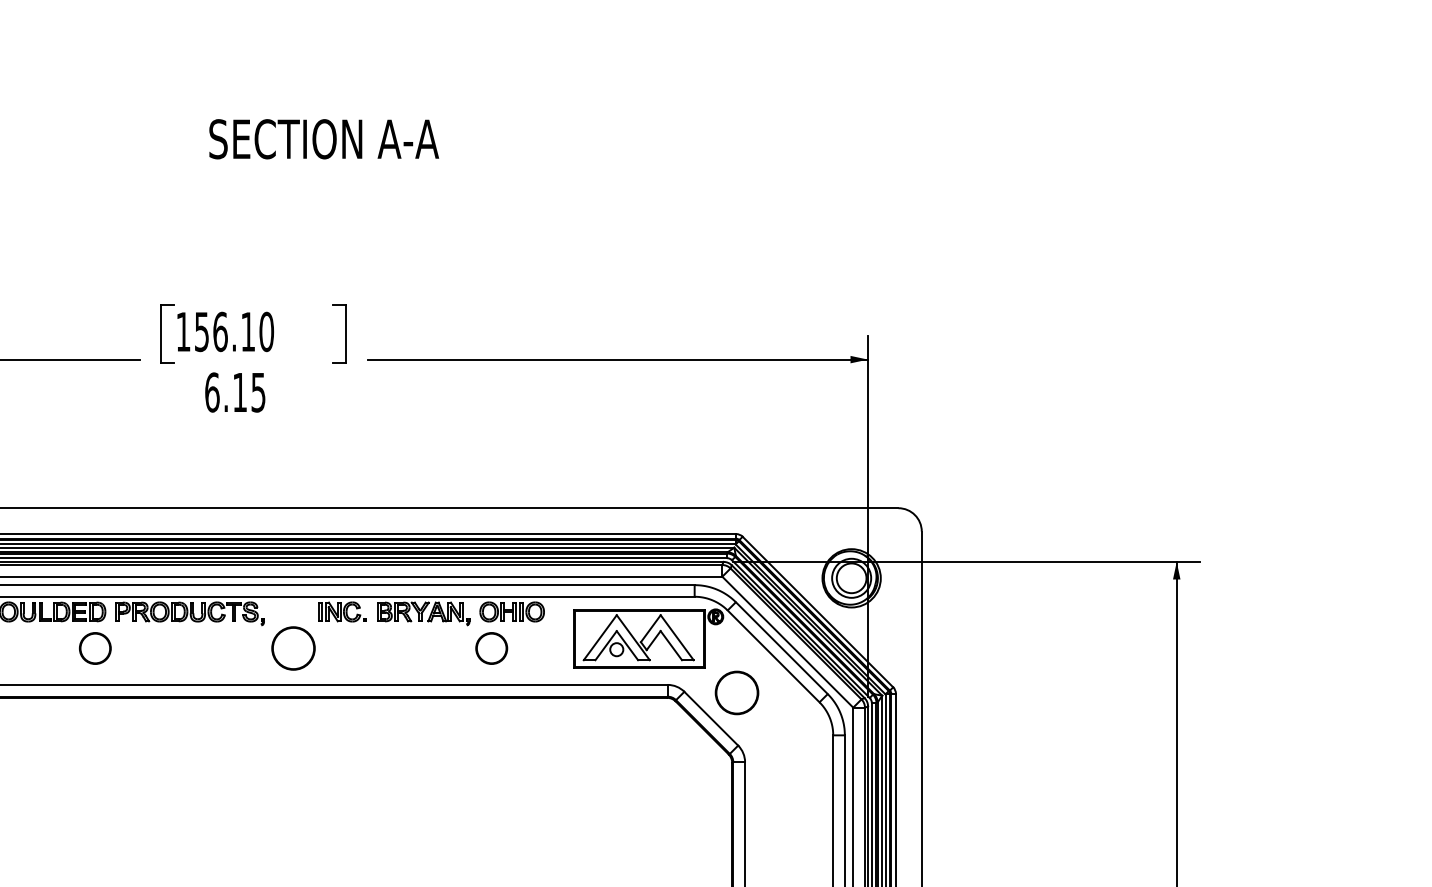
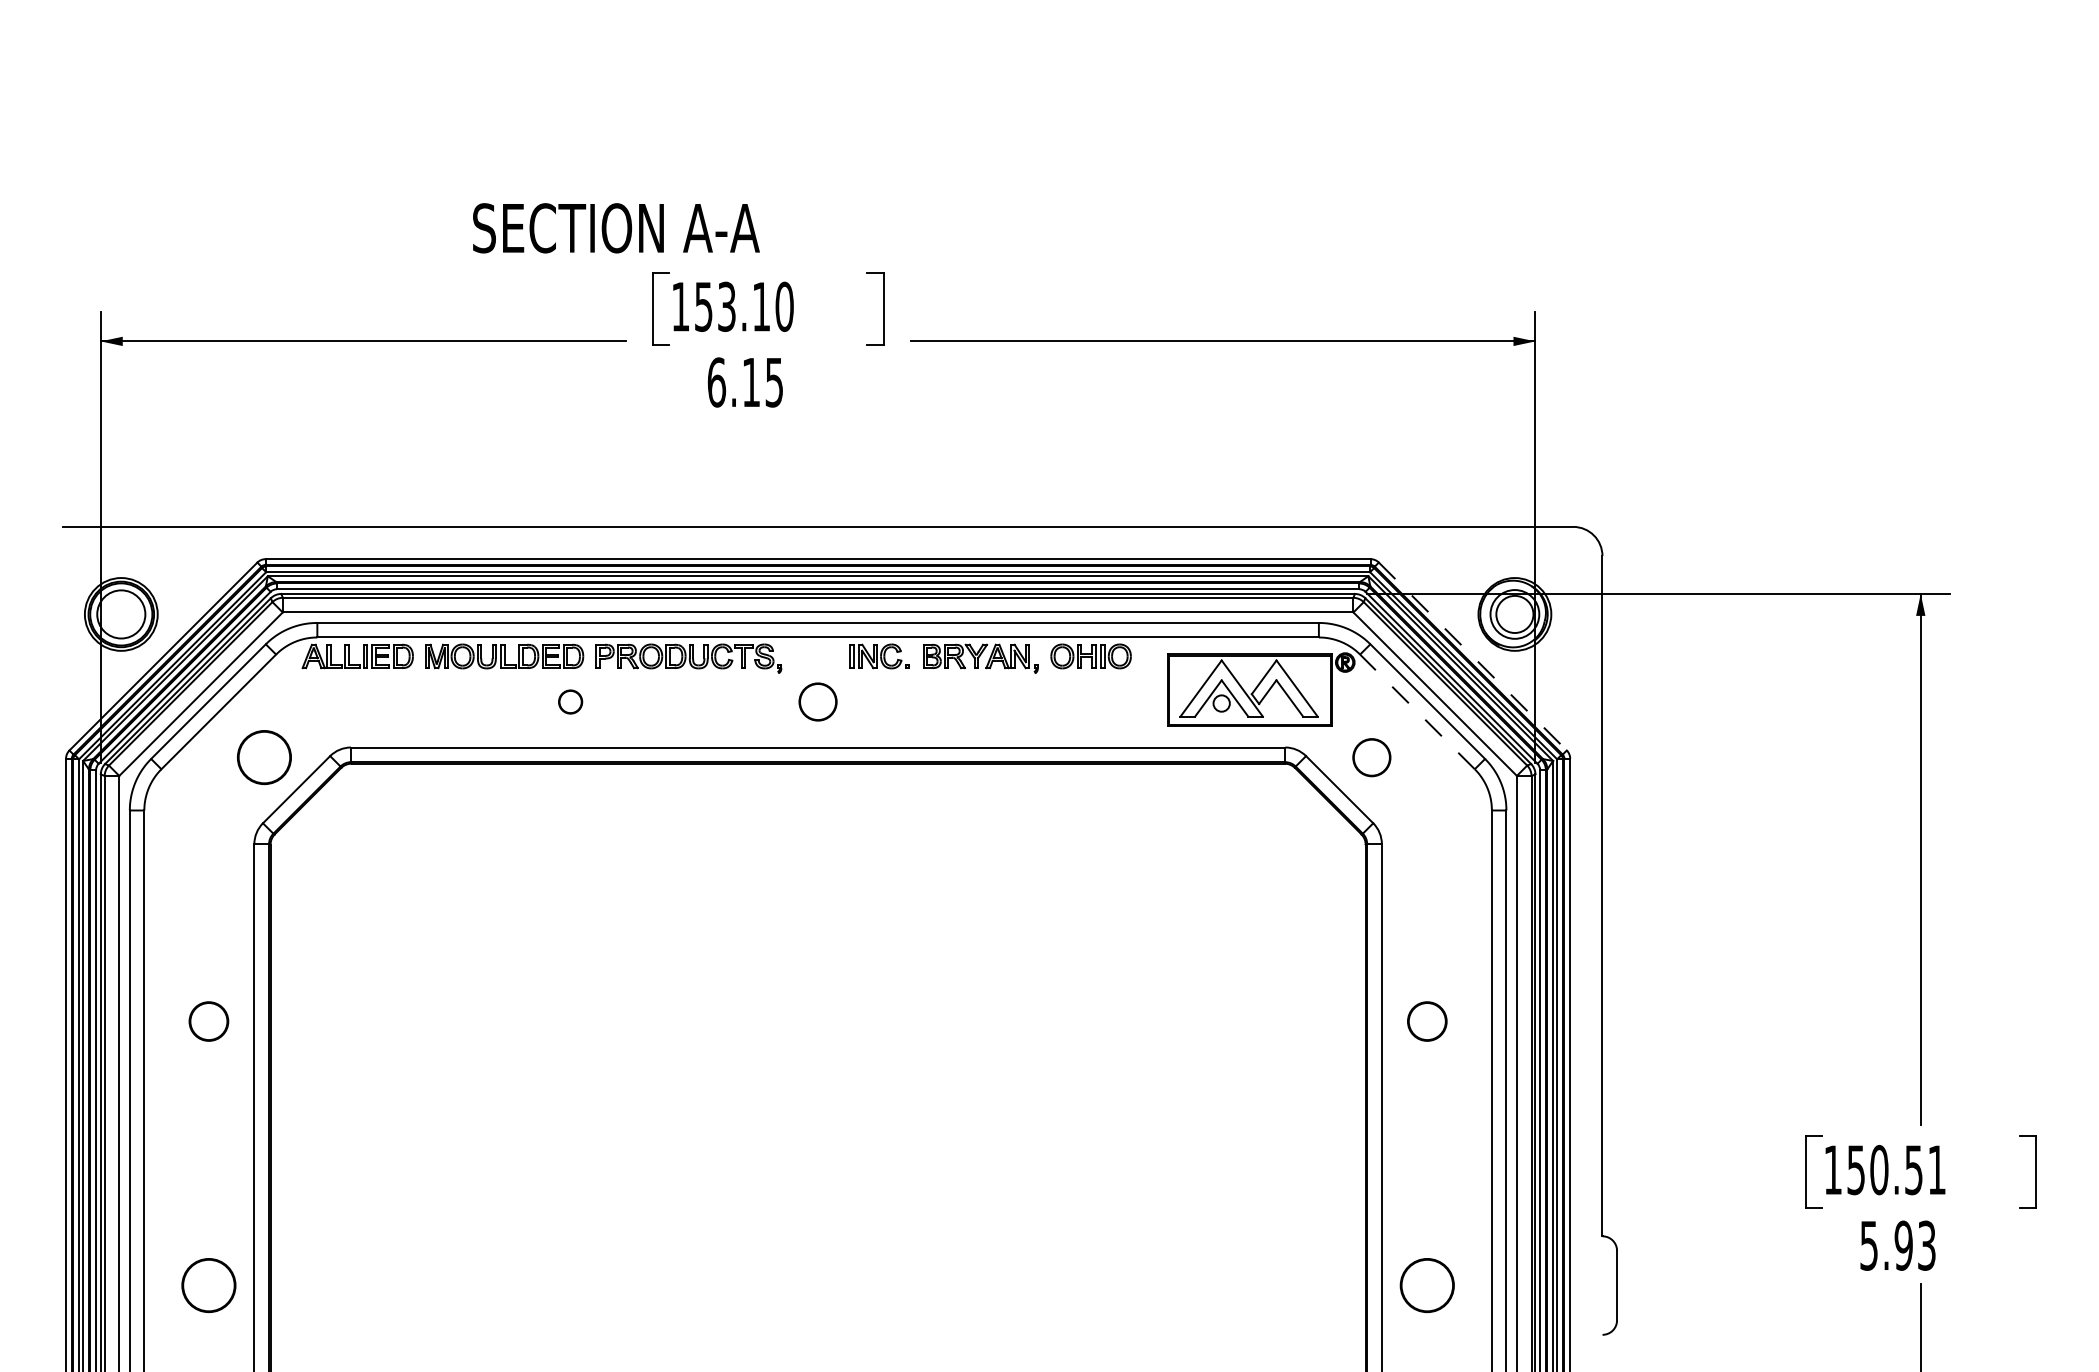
text: (324, 139) -> (616, 228), moved
text: (220, 331) -> (727, 306), 156.10 -> 153.10
line: (817, 612) -> (1472, 656), solid -> dashed
part: (95, 648) -> (570, 701), size x0.6
circle: (293, 648) -> (817, 701), size x0.7
part: (491, 648) -> (1065, 701), removed
line: (773, 656) -> (1417, 711), solid -> dashed
circle: (736, 692) -> (1371, 757), size x0.7

